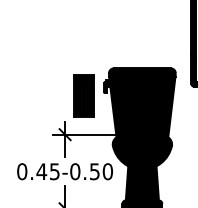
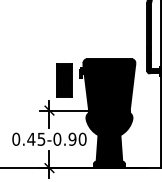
text: (94, 170) -> (72, 138), 0.45-0.50 -> 0.45-0.90

